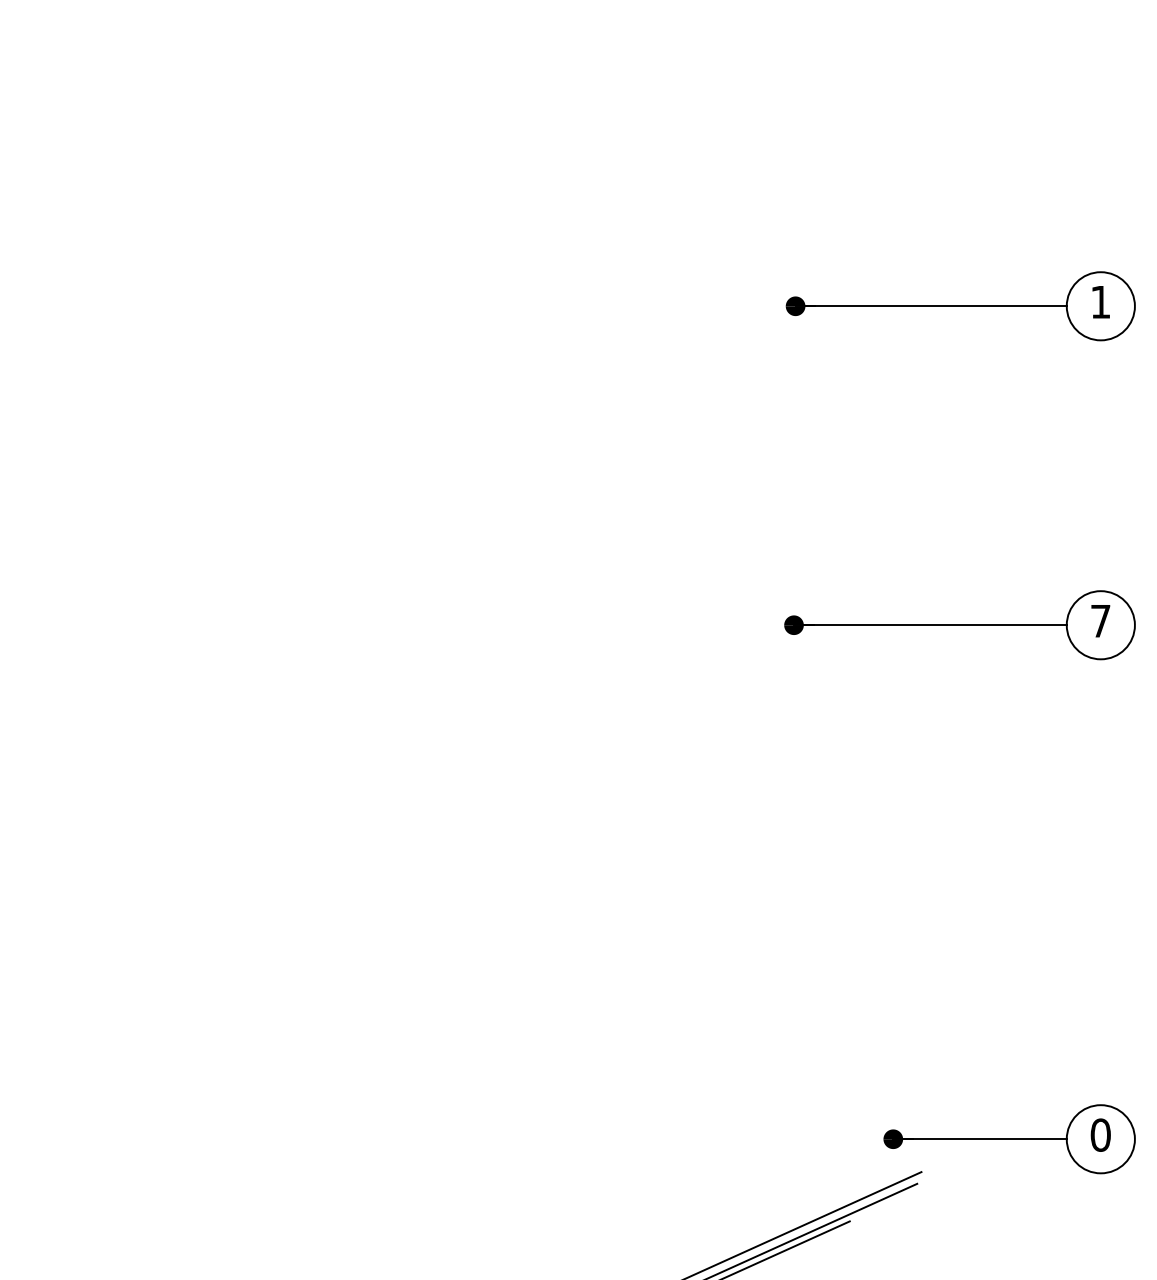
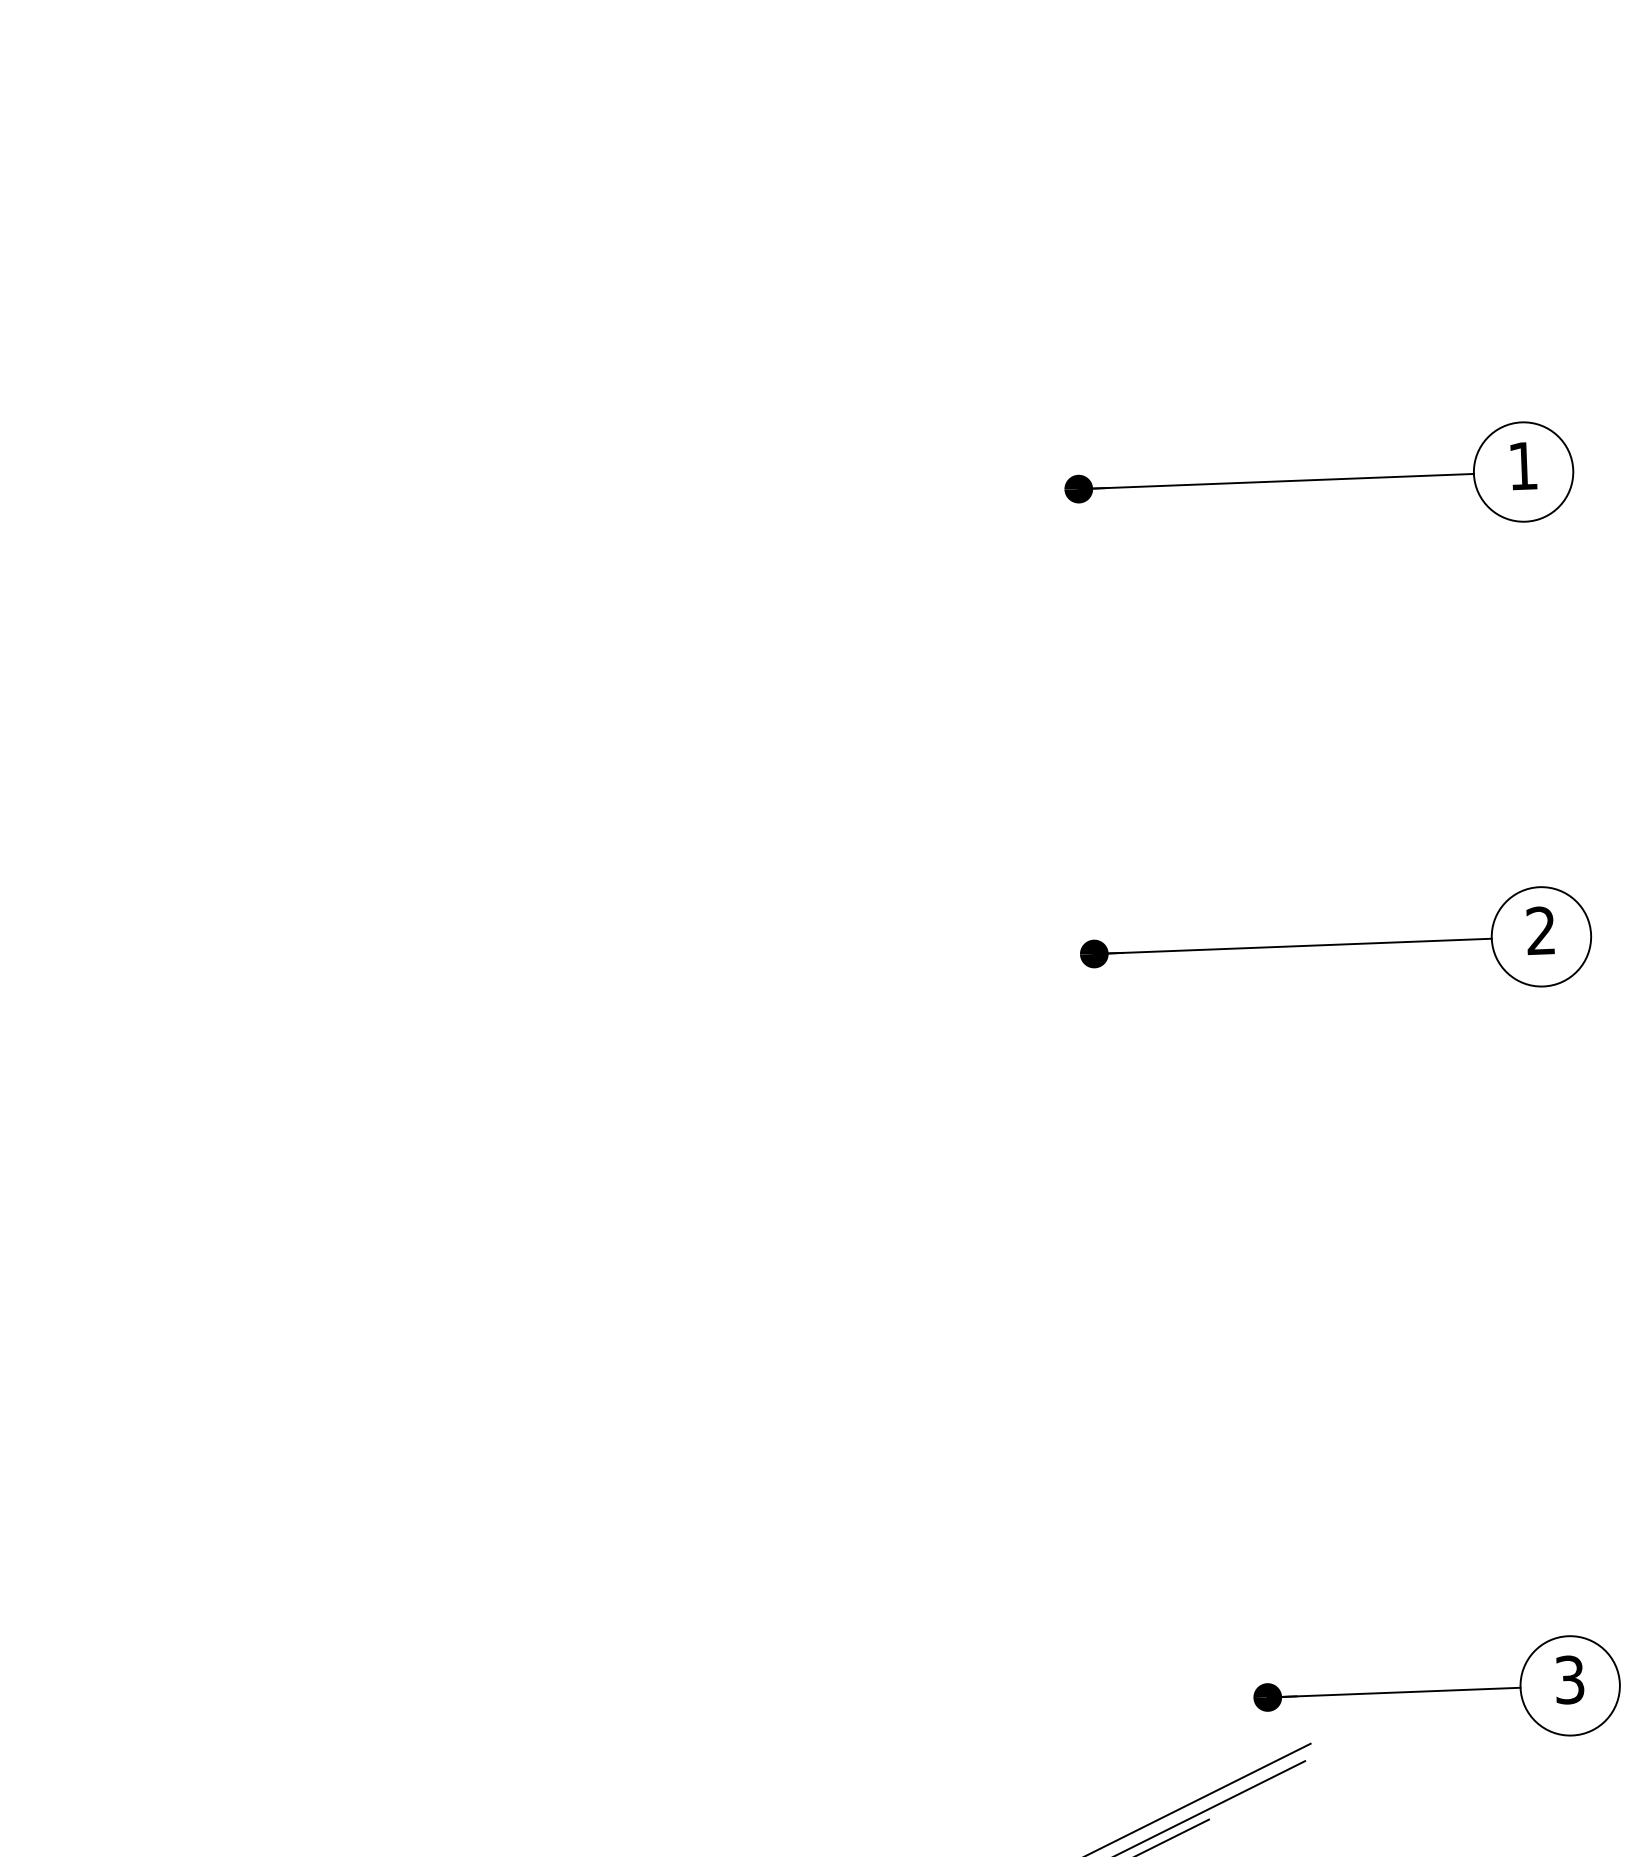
text: (1100, 620) -> (1540, 929), 7 -> 2
text: (1100, 1134) -> (1569, 1678), 0 -> 3

